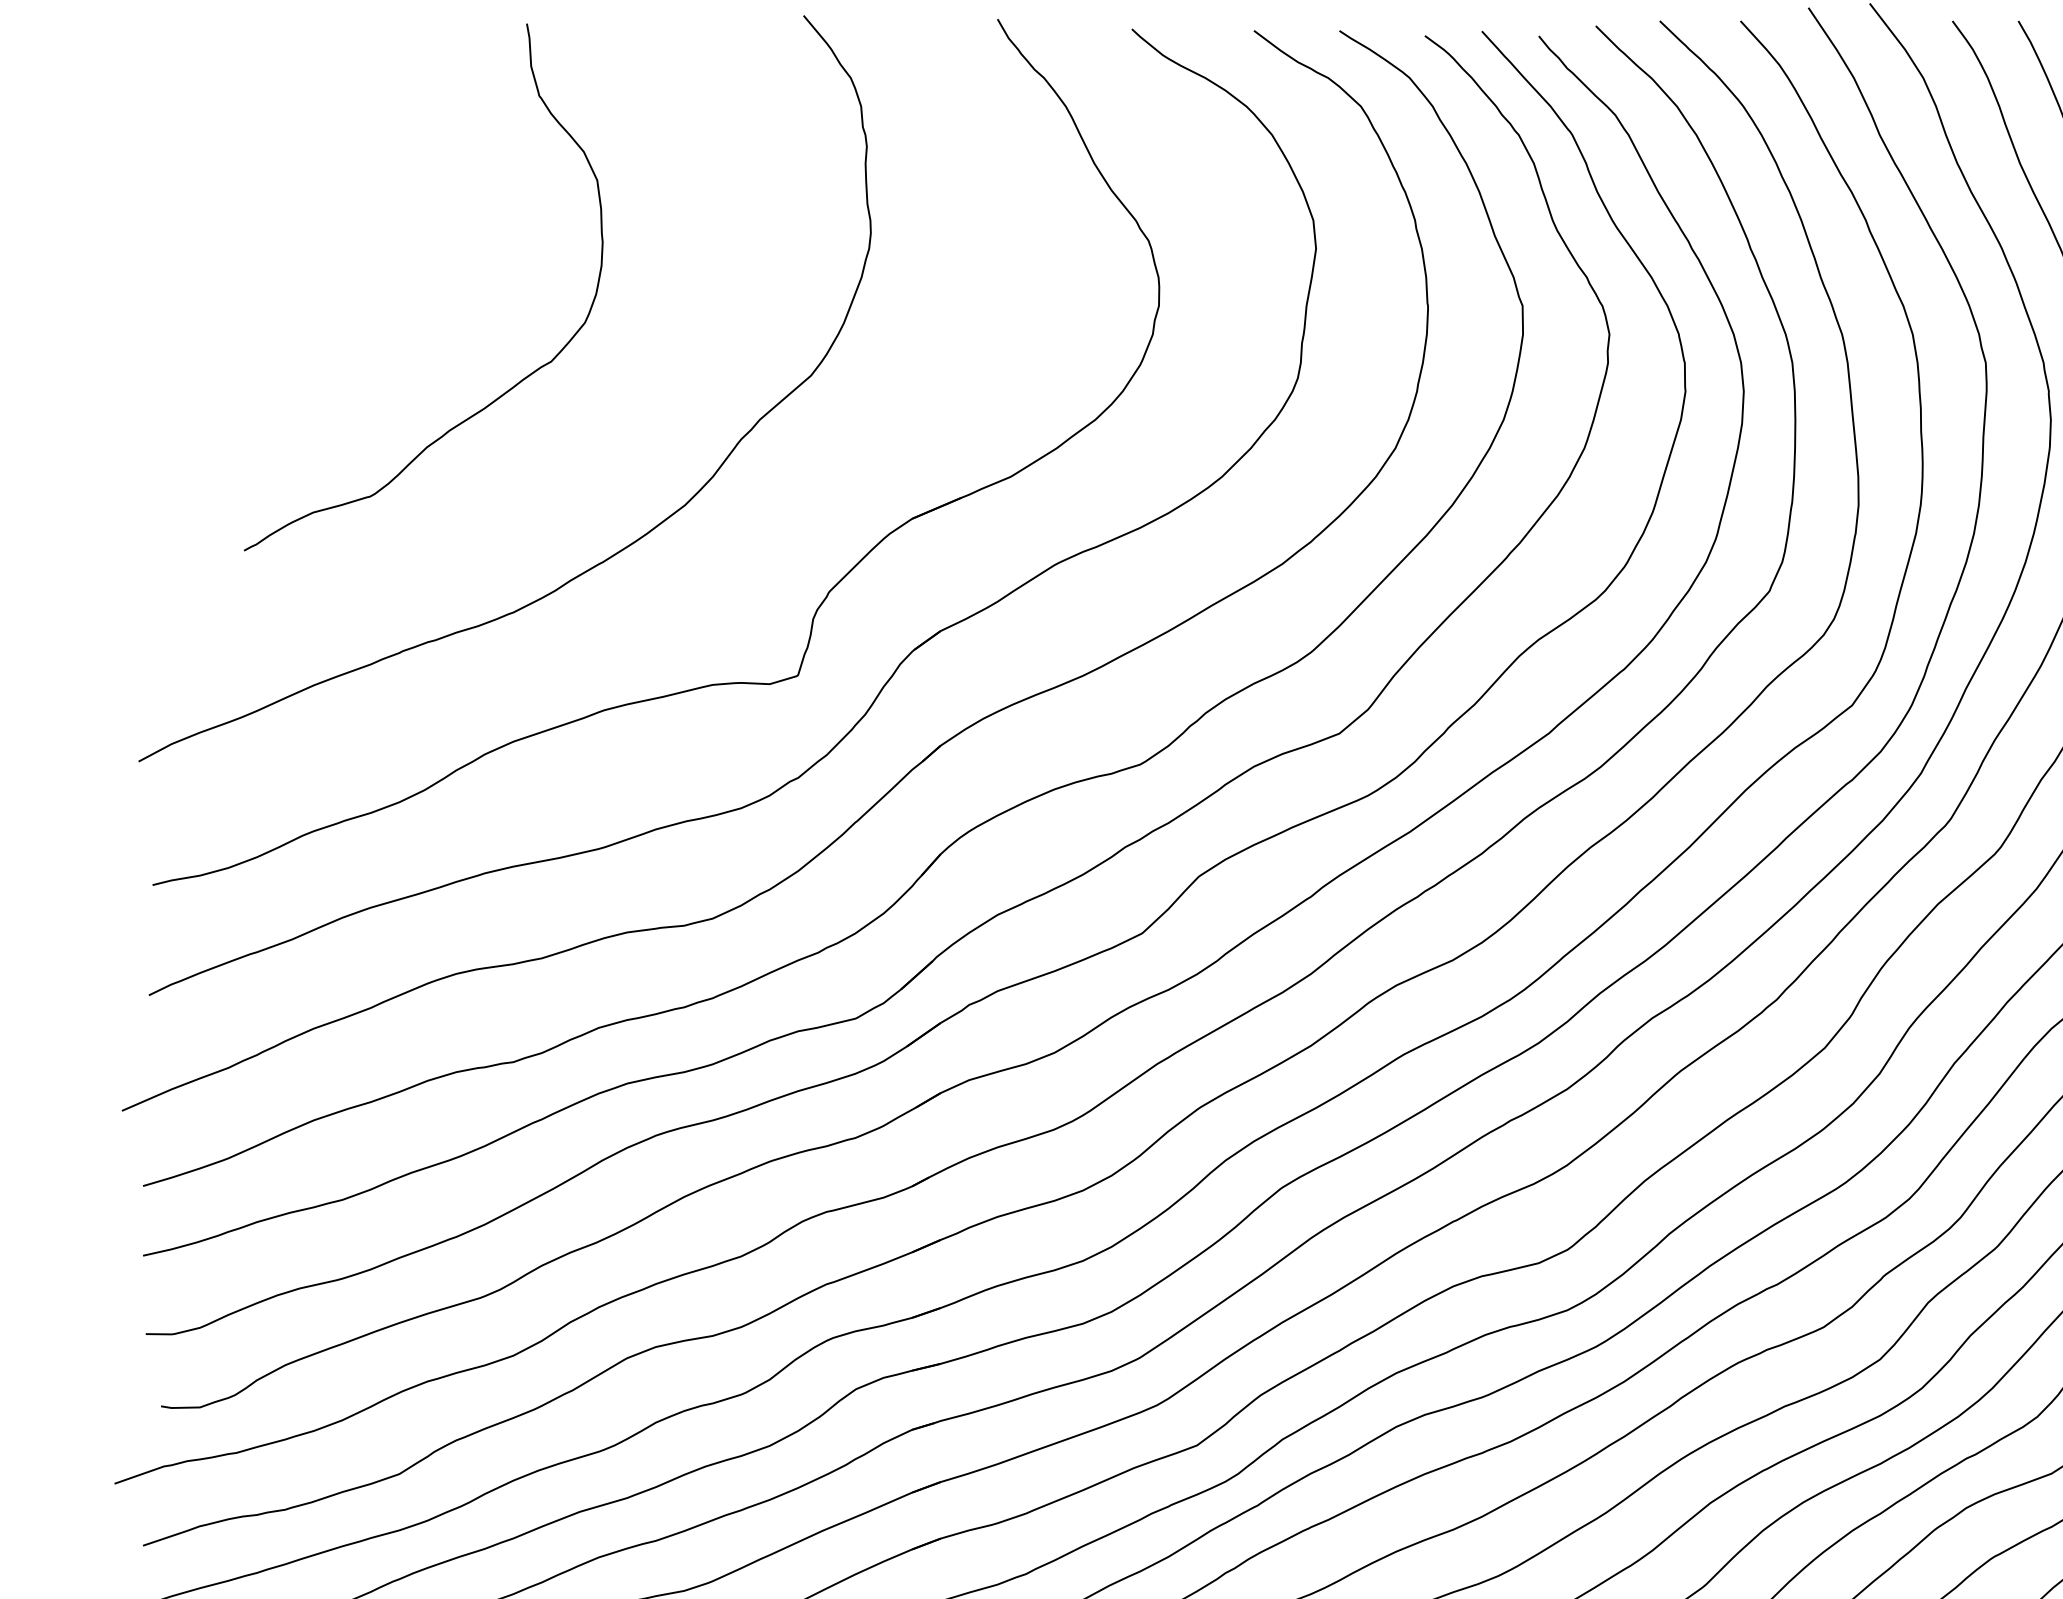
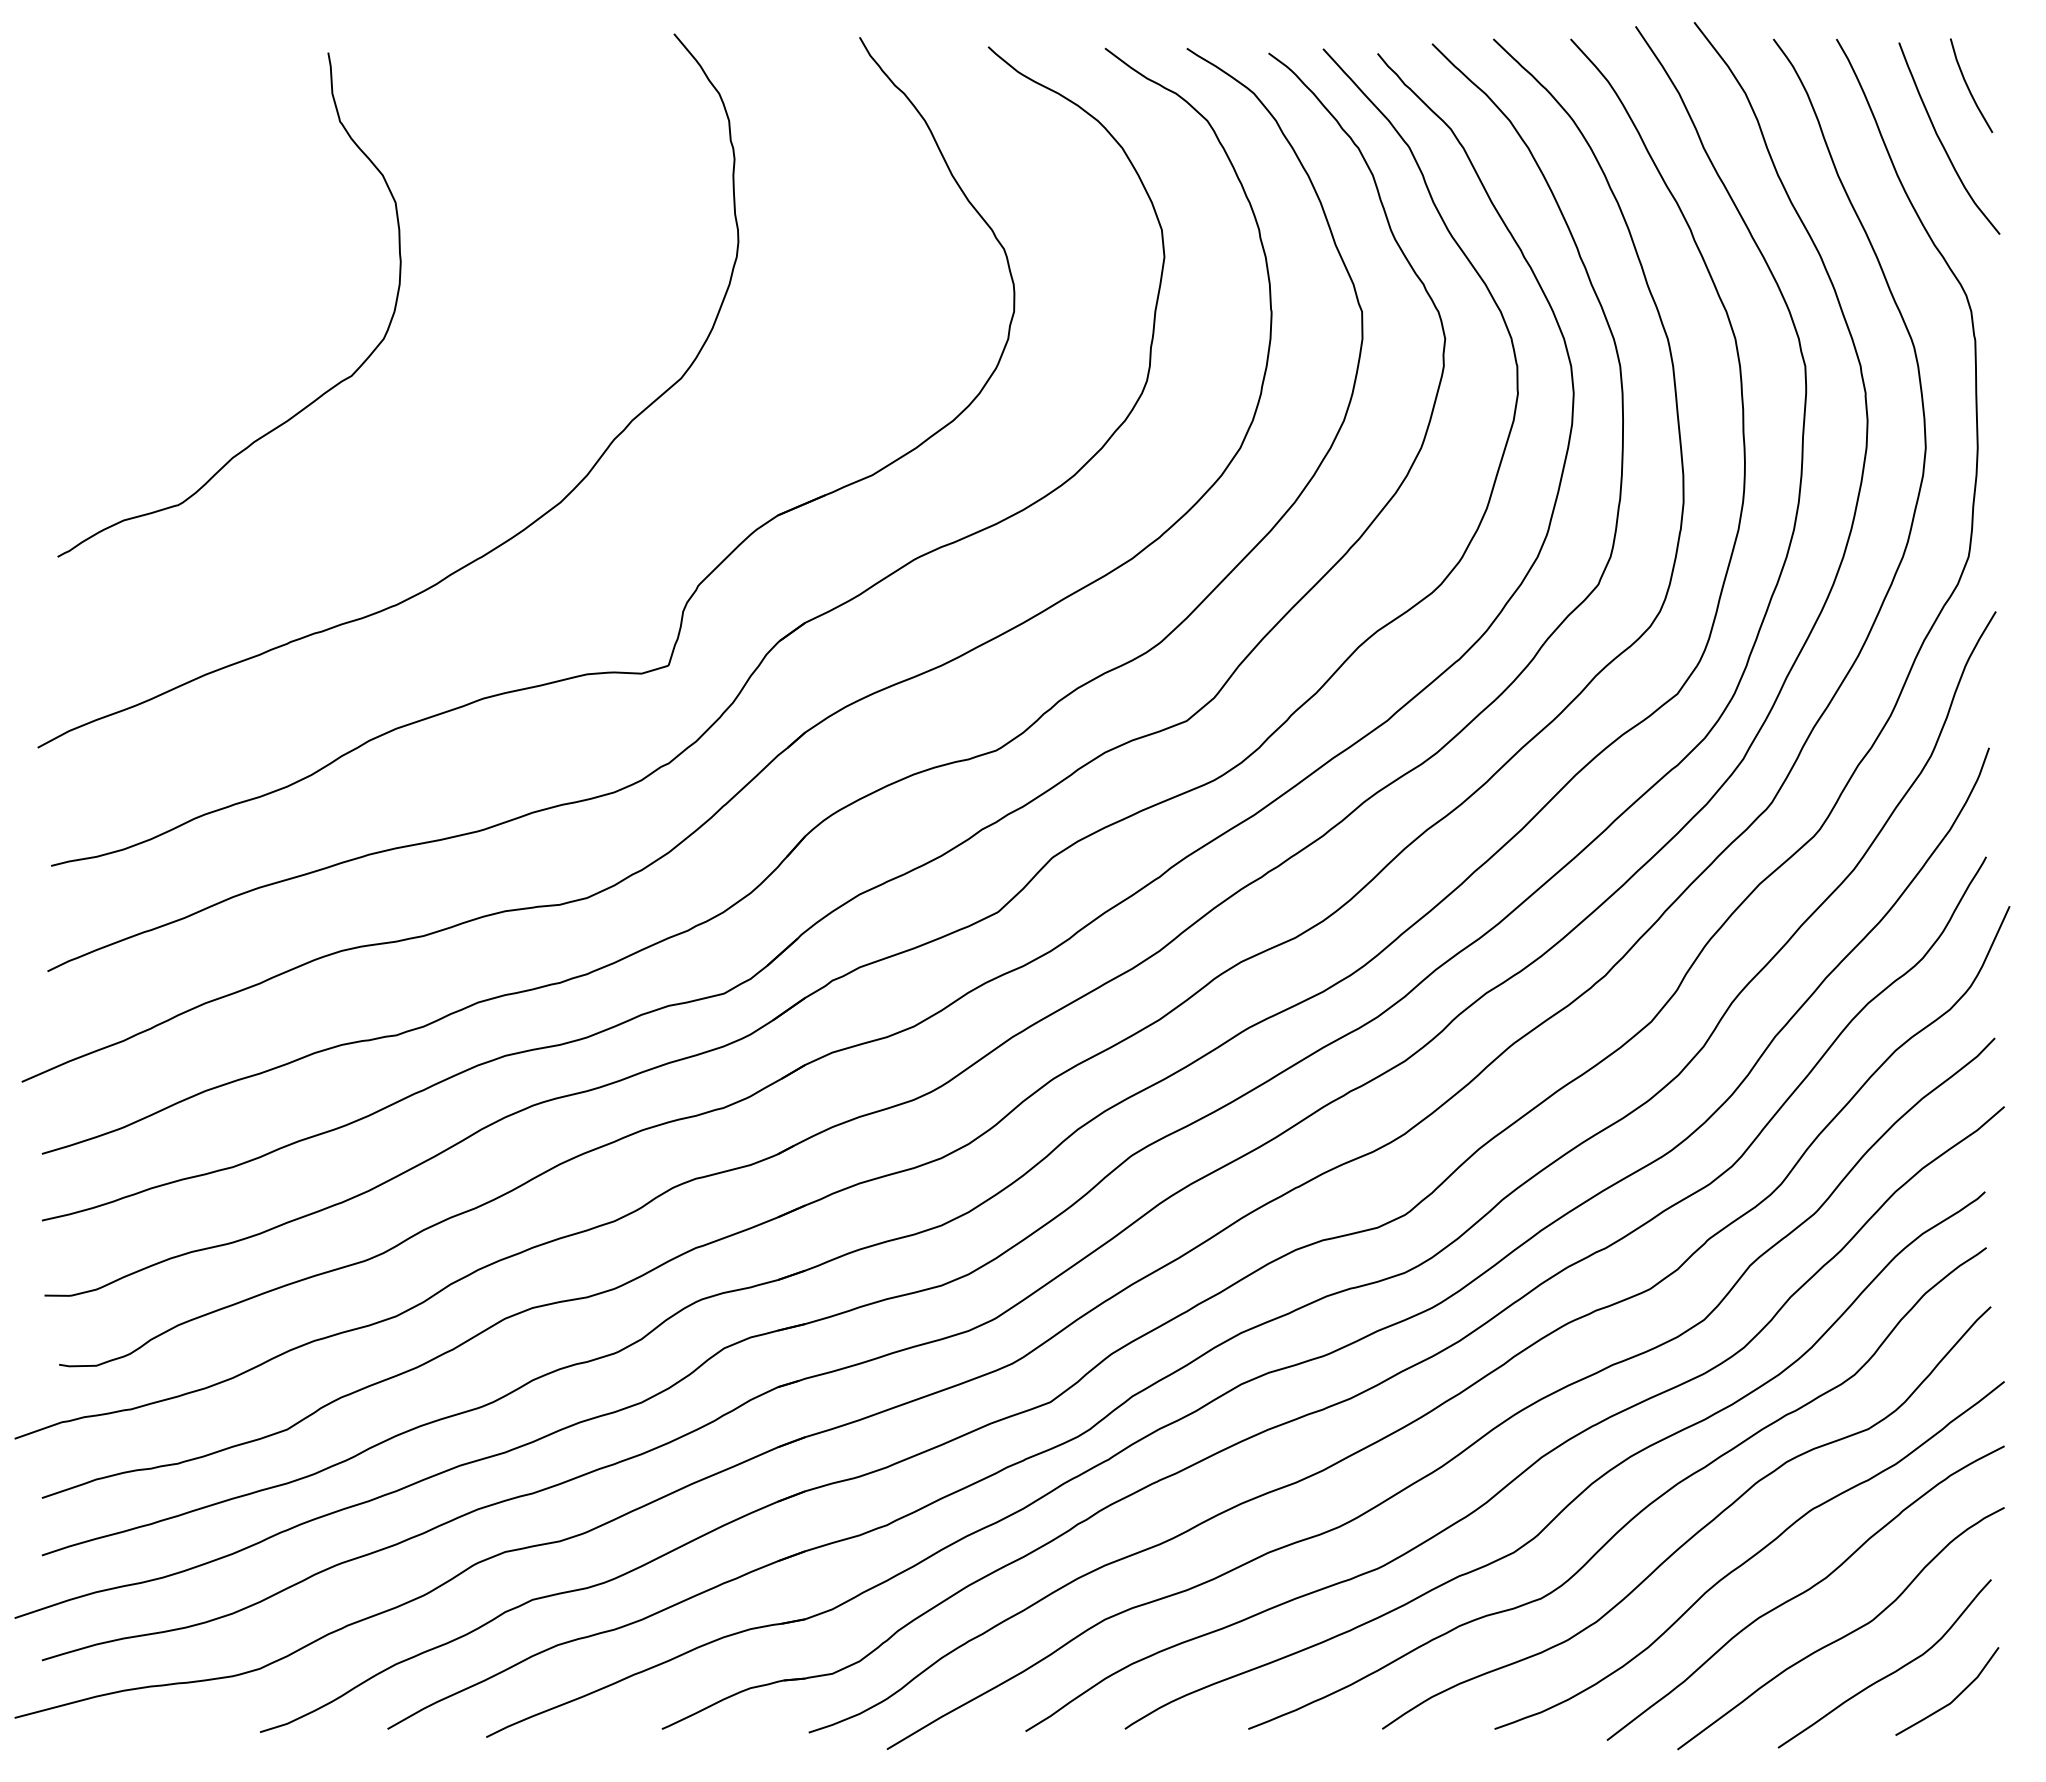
curve: (504, 392) -> (306, 405), moved

